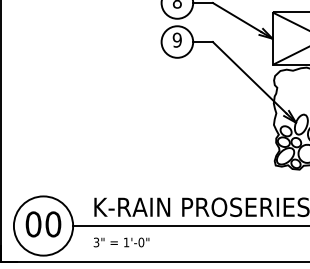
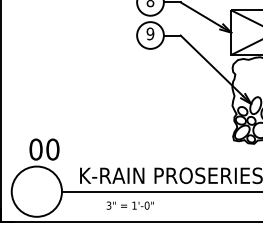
text: (43, 224) -> (44, 149), moved
text: (121, 242) -> (130, 205), moved

